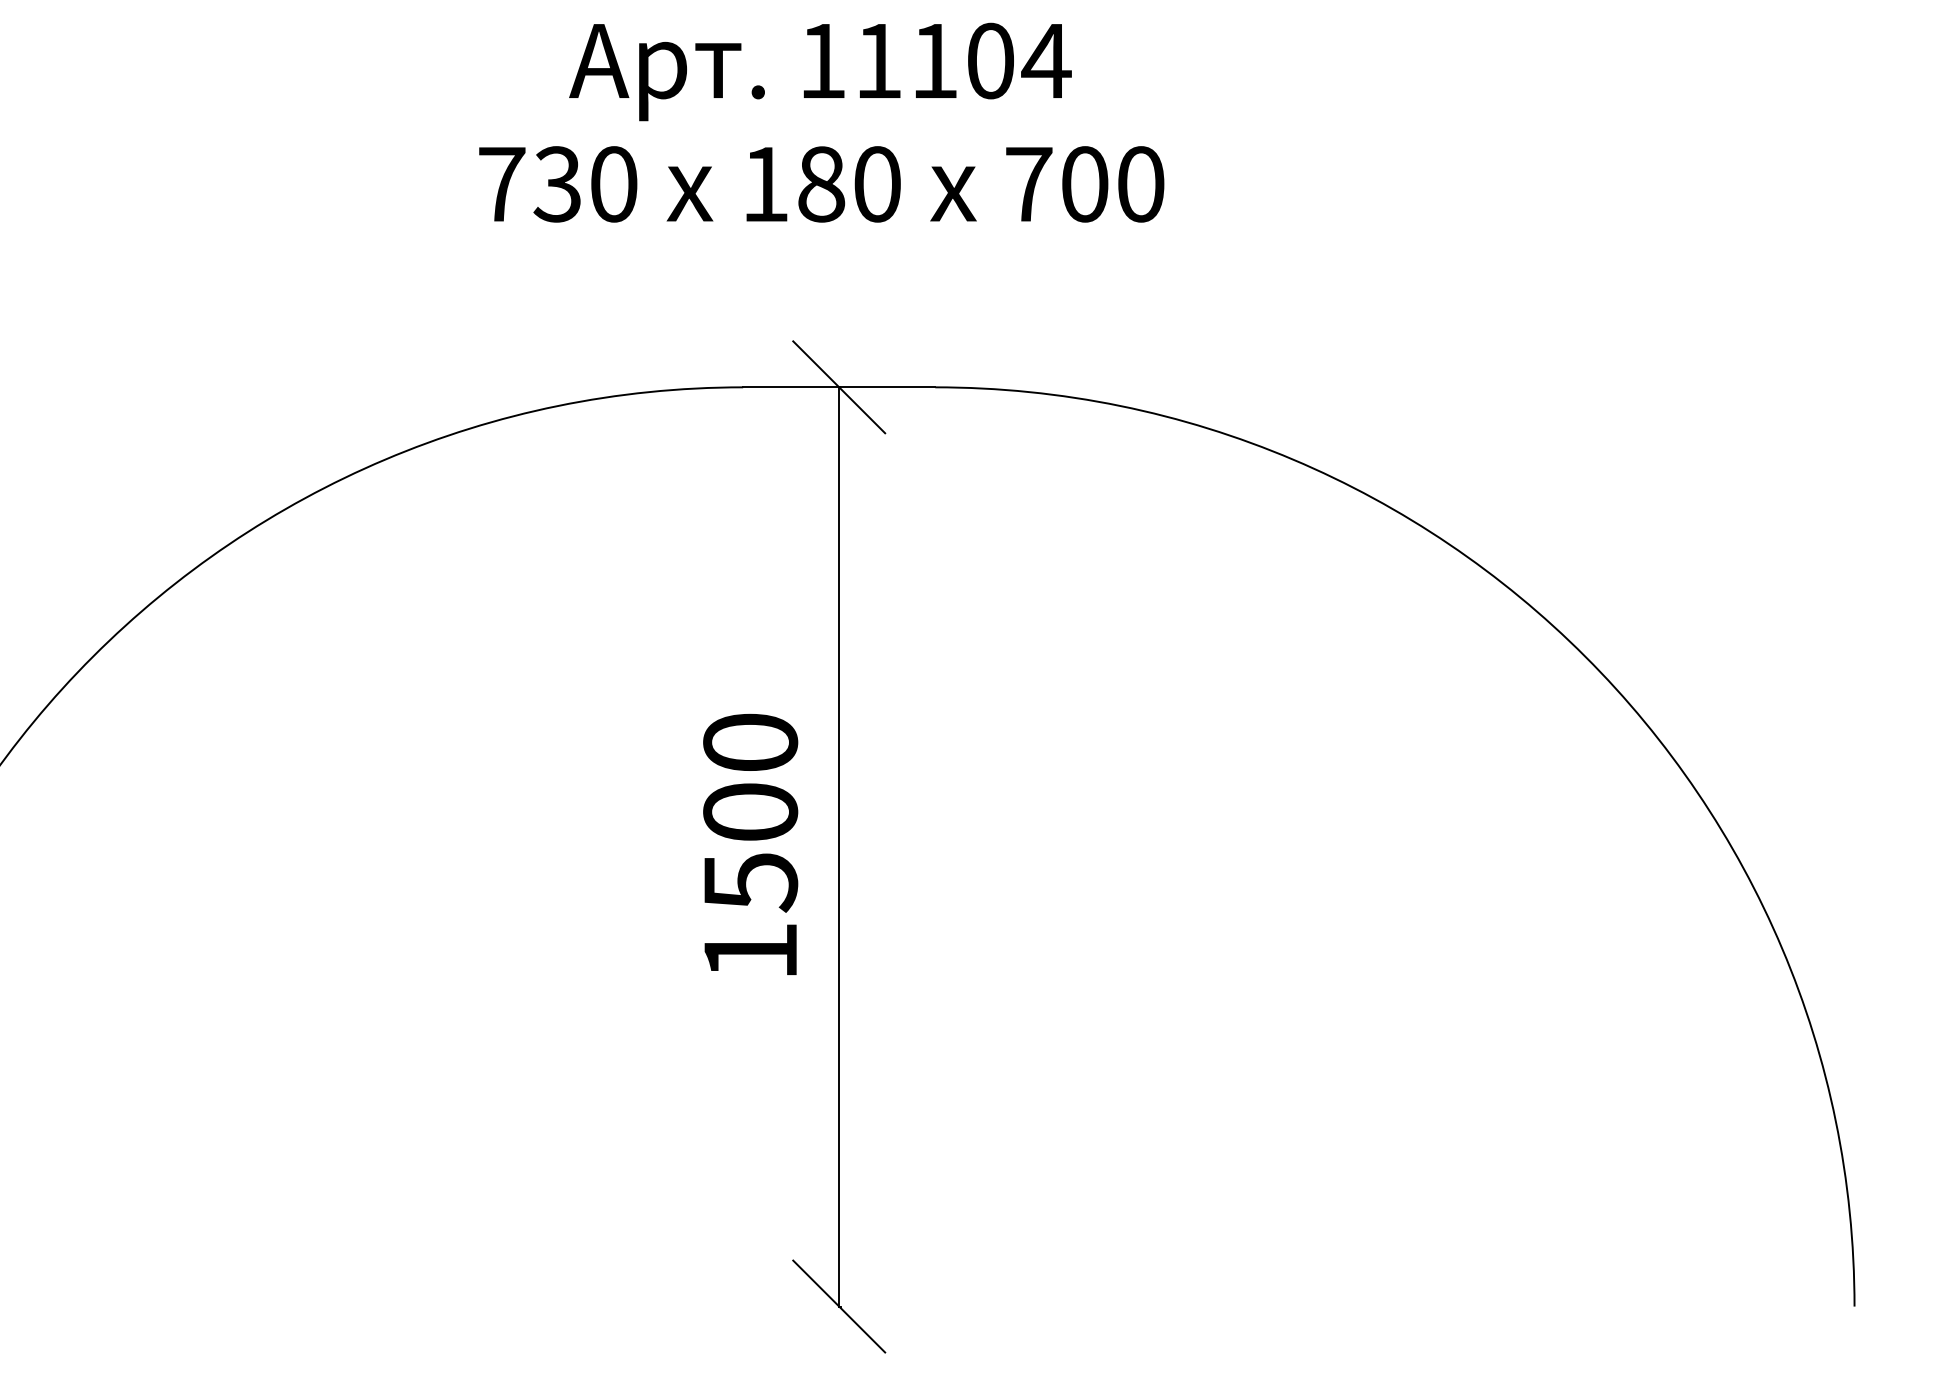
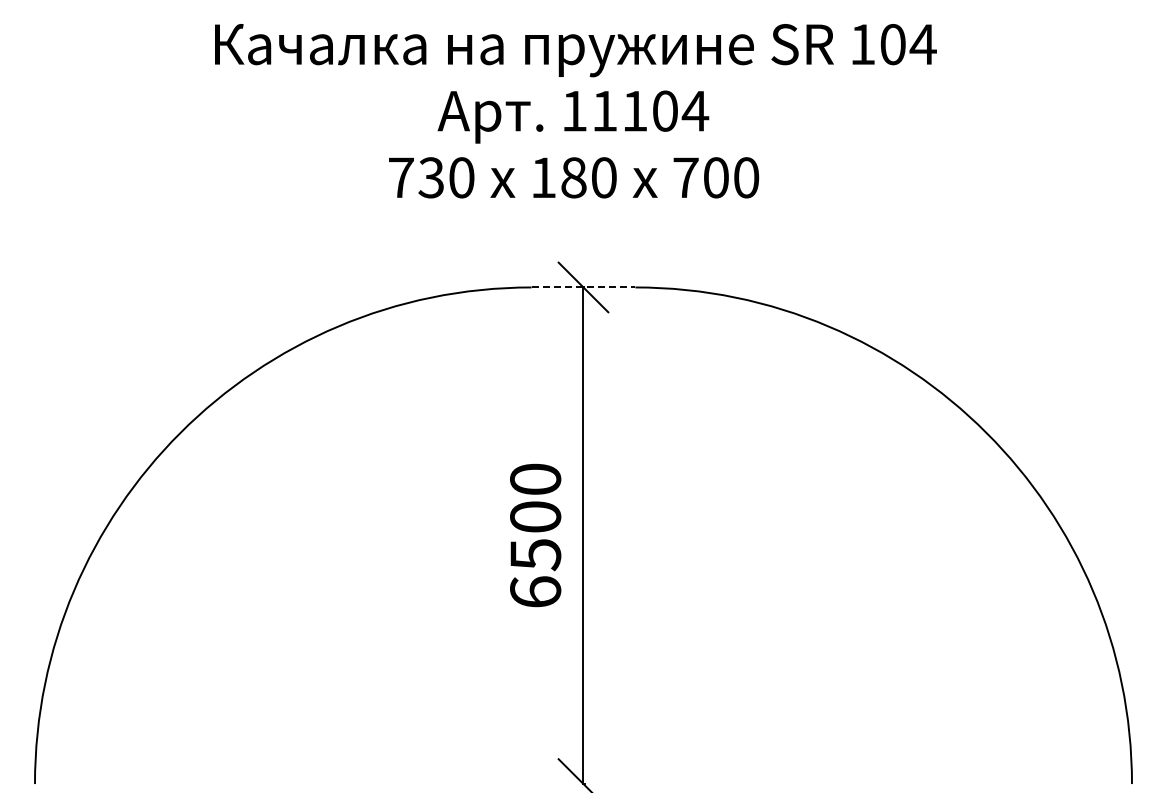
line: (839, 387) -> (583, 287), solid -> dashed
text: (750, 950) -> (535, 591), 1500 -> 6500

